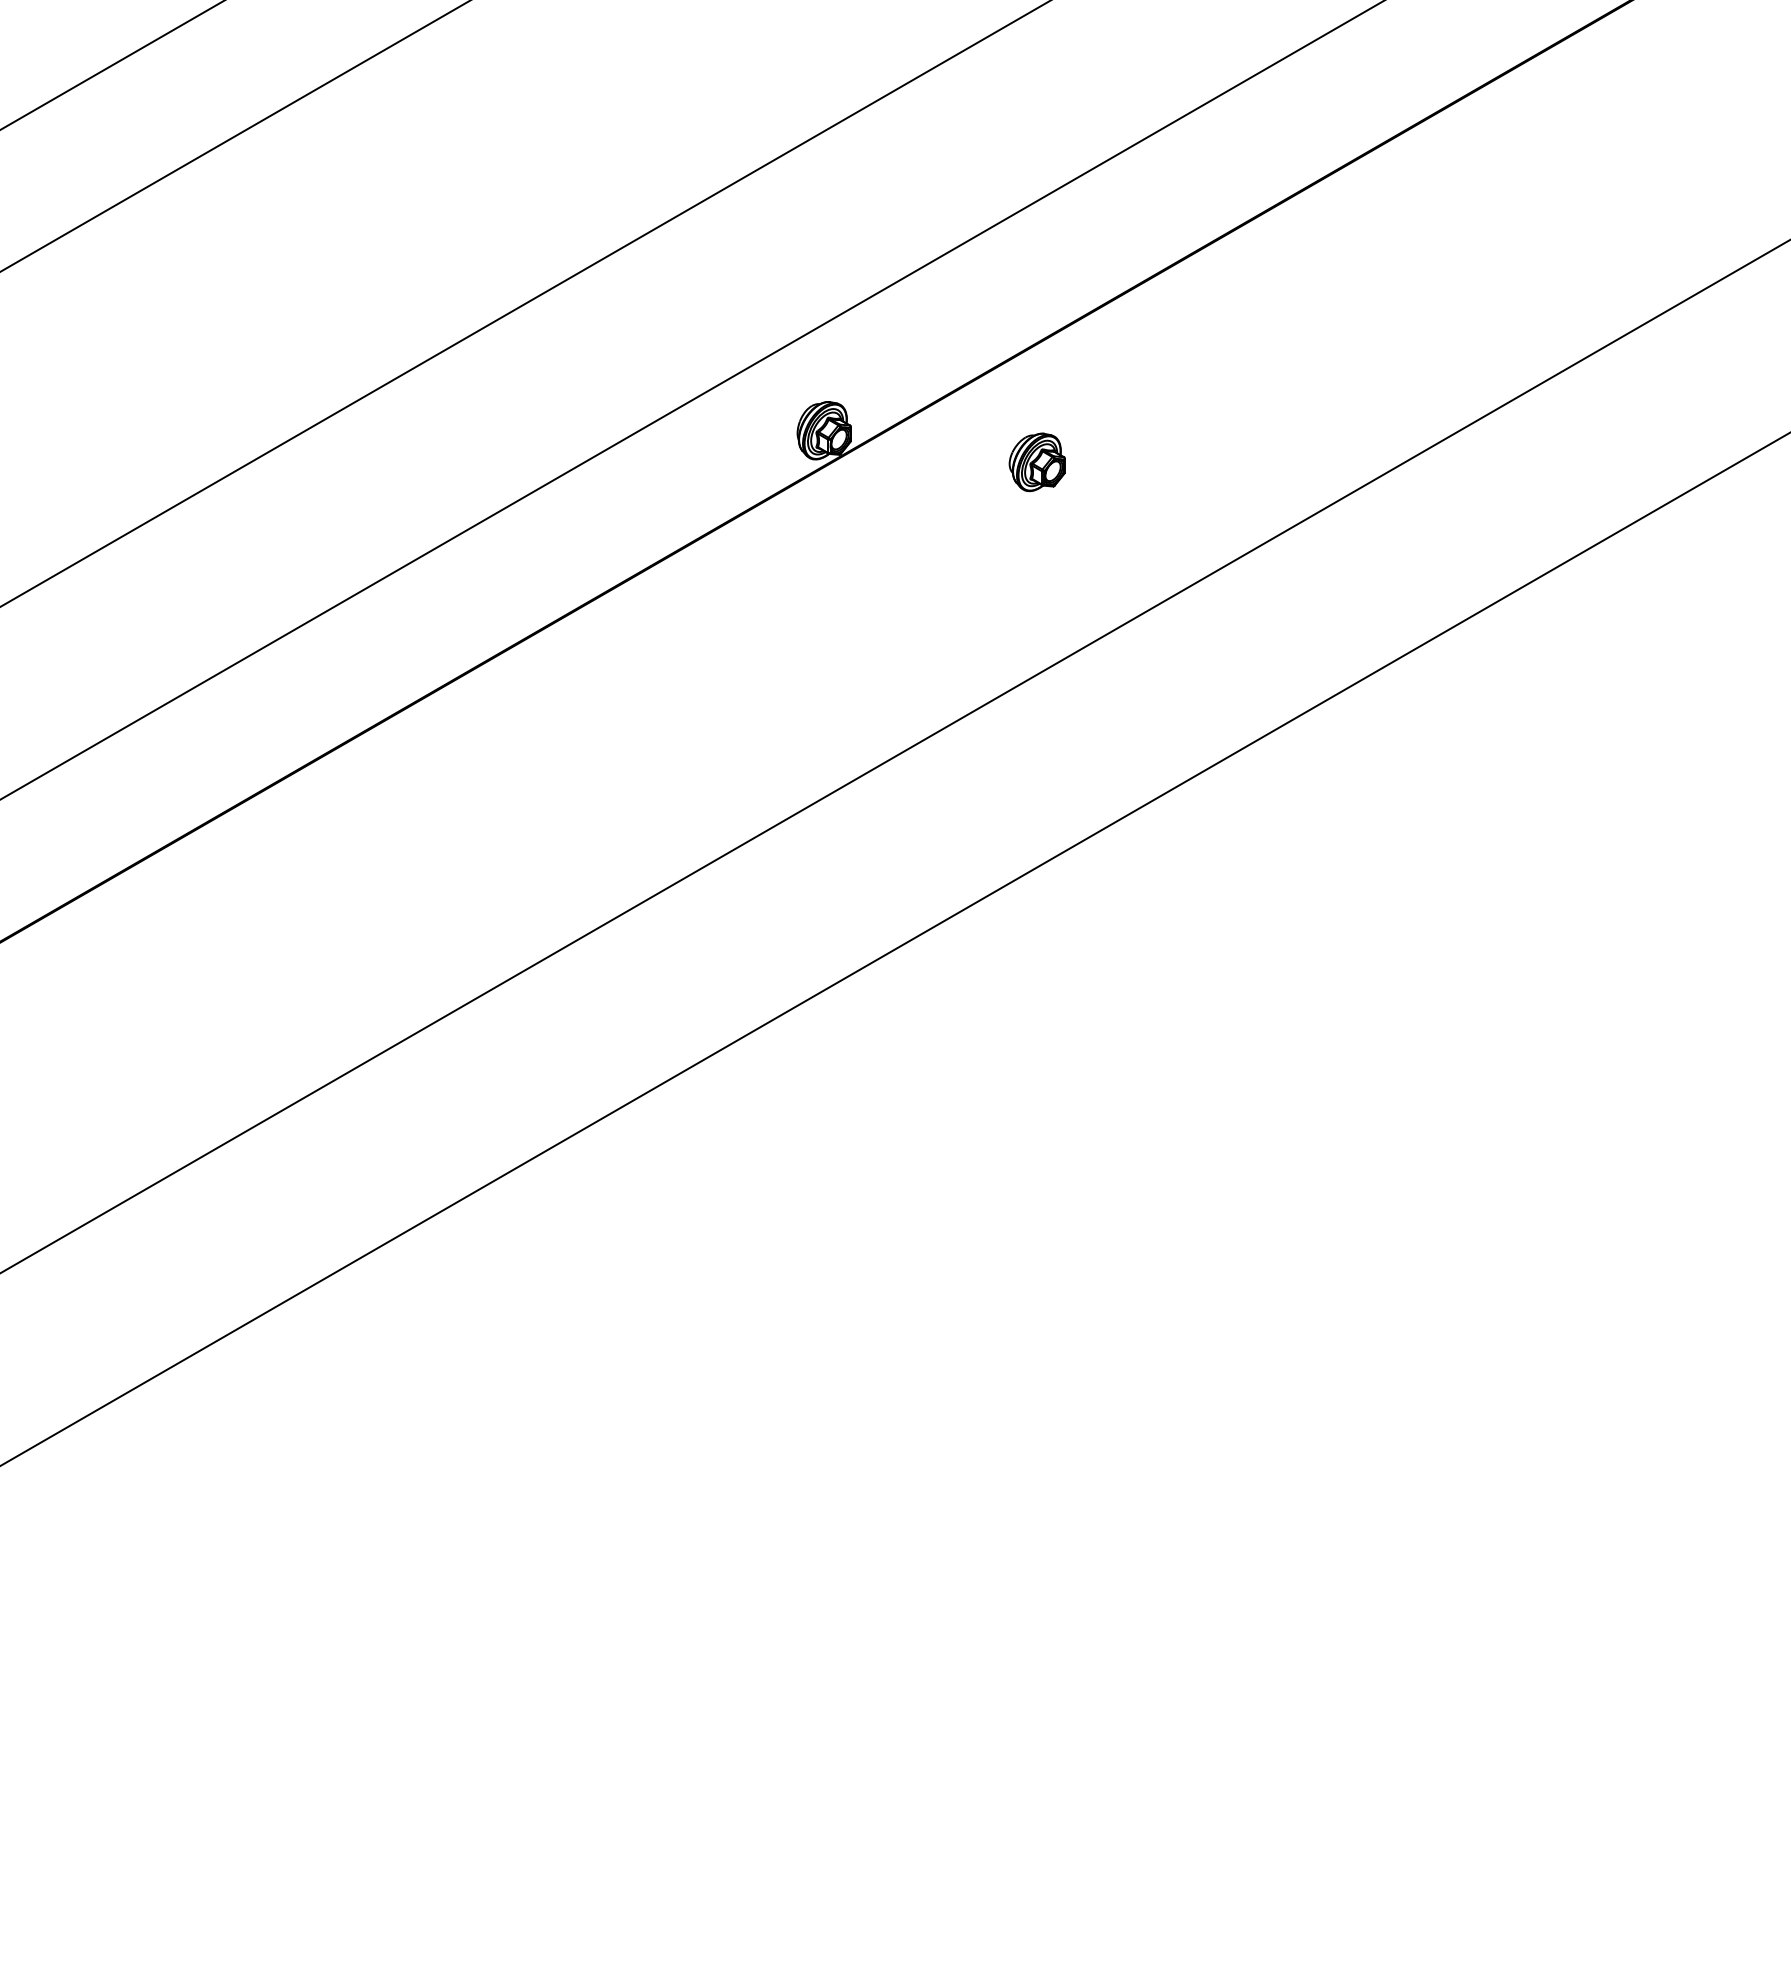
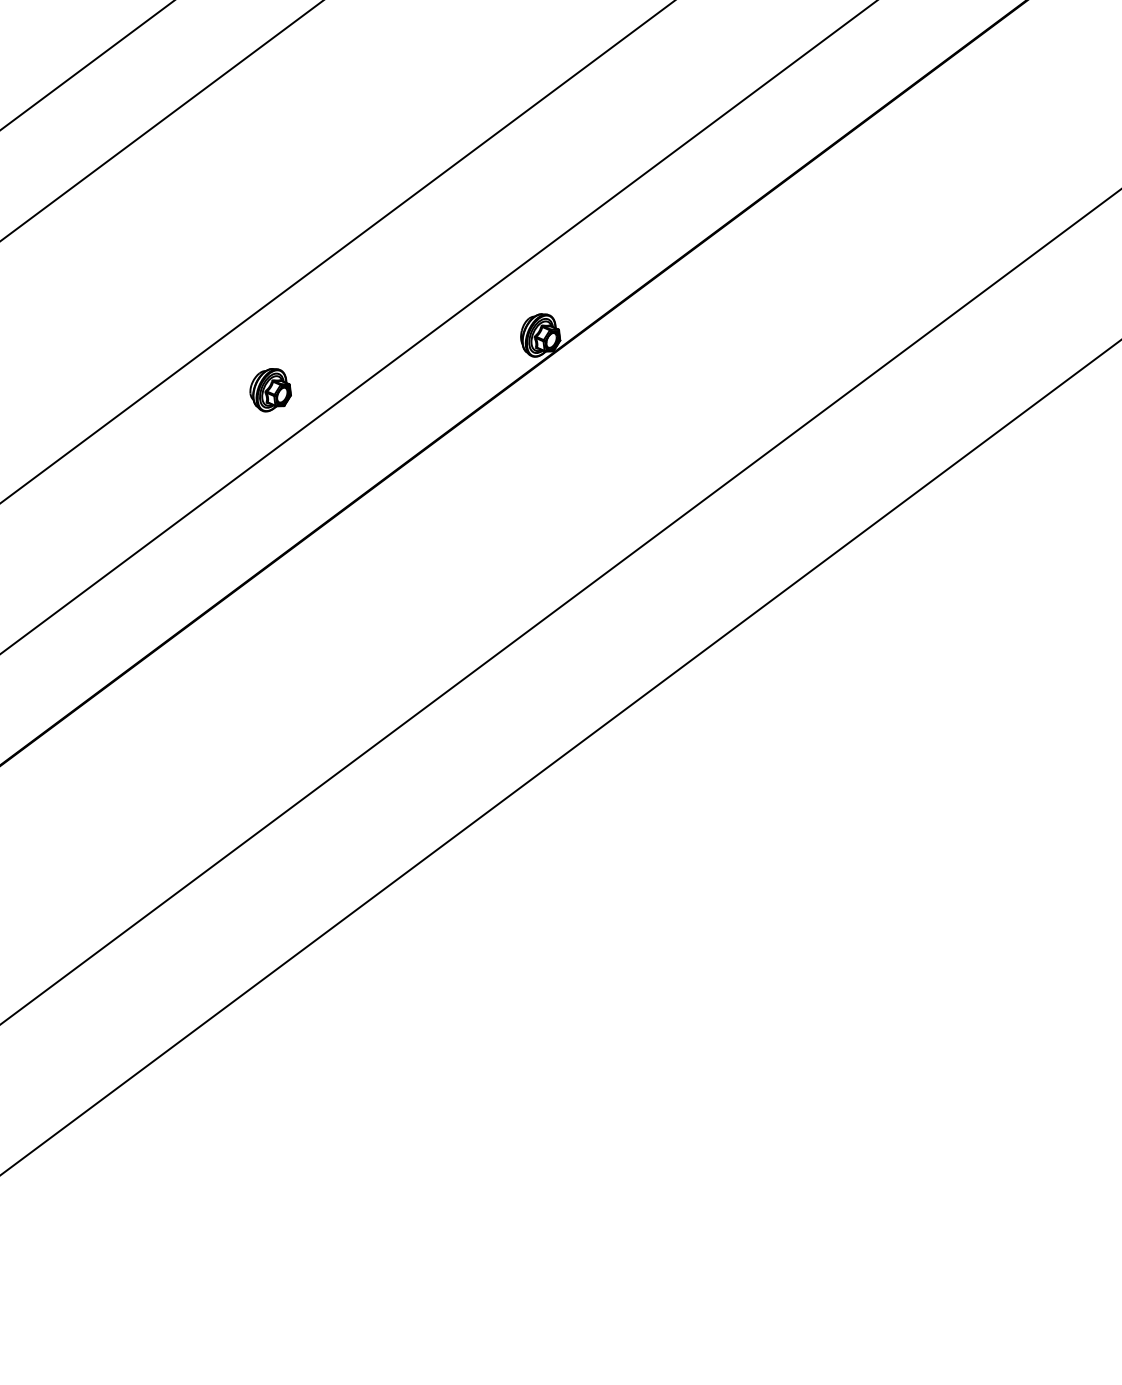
part: (1036, 462) -> (269, 390), moved

